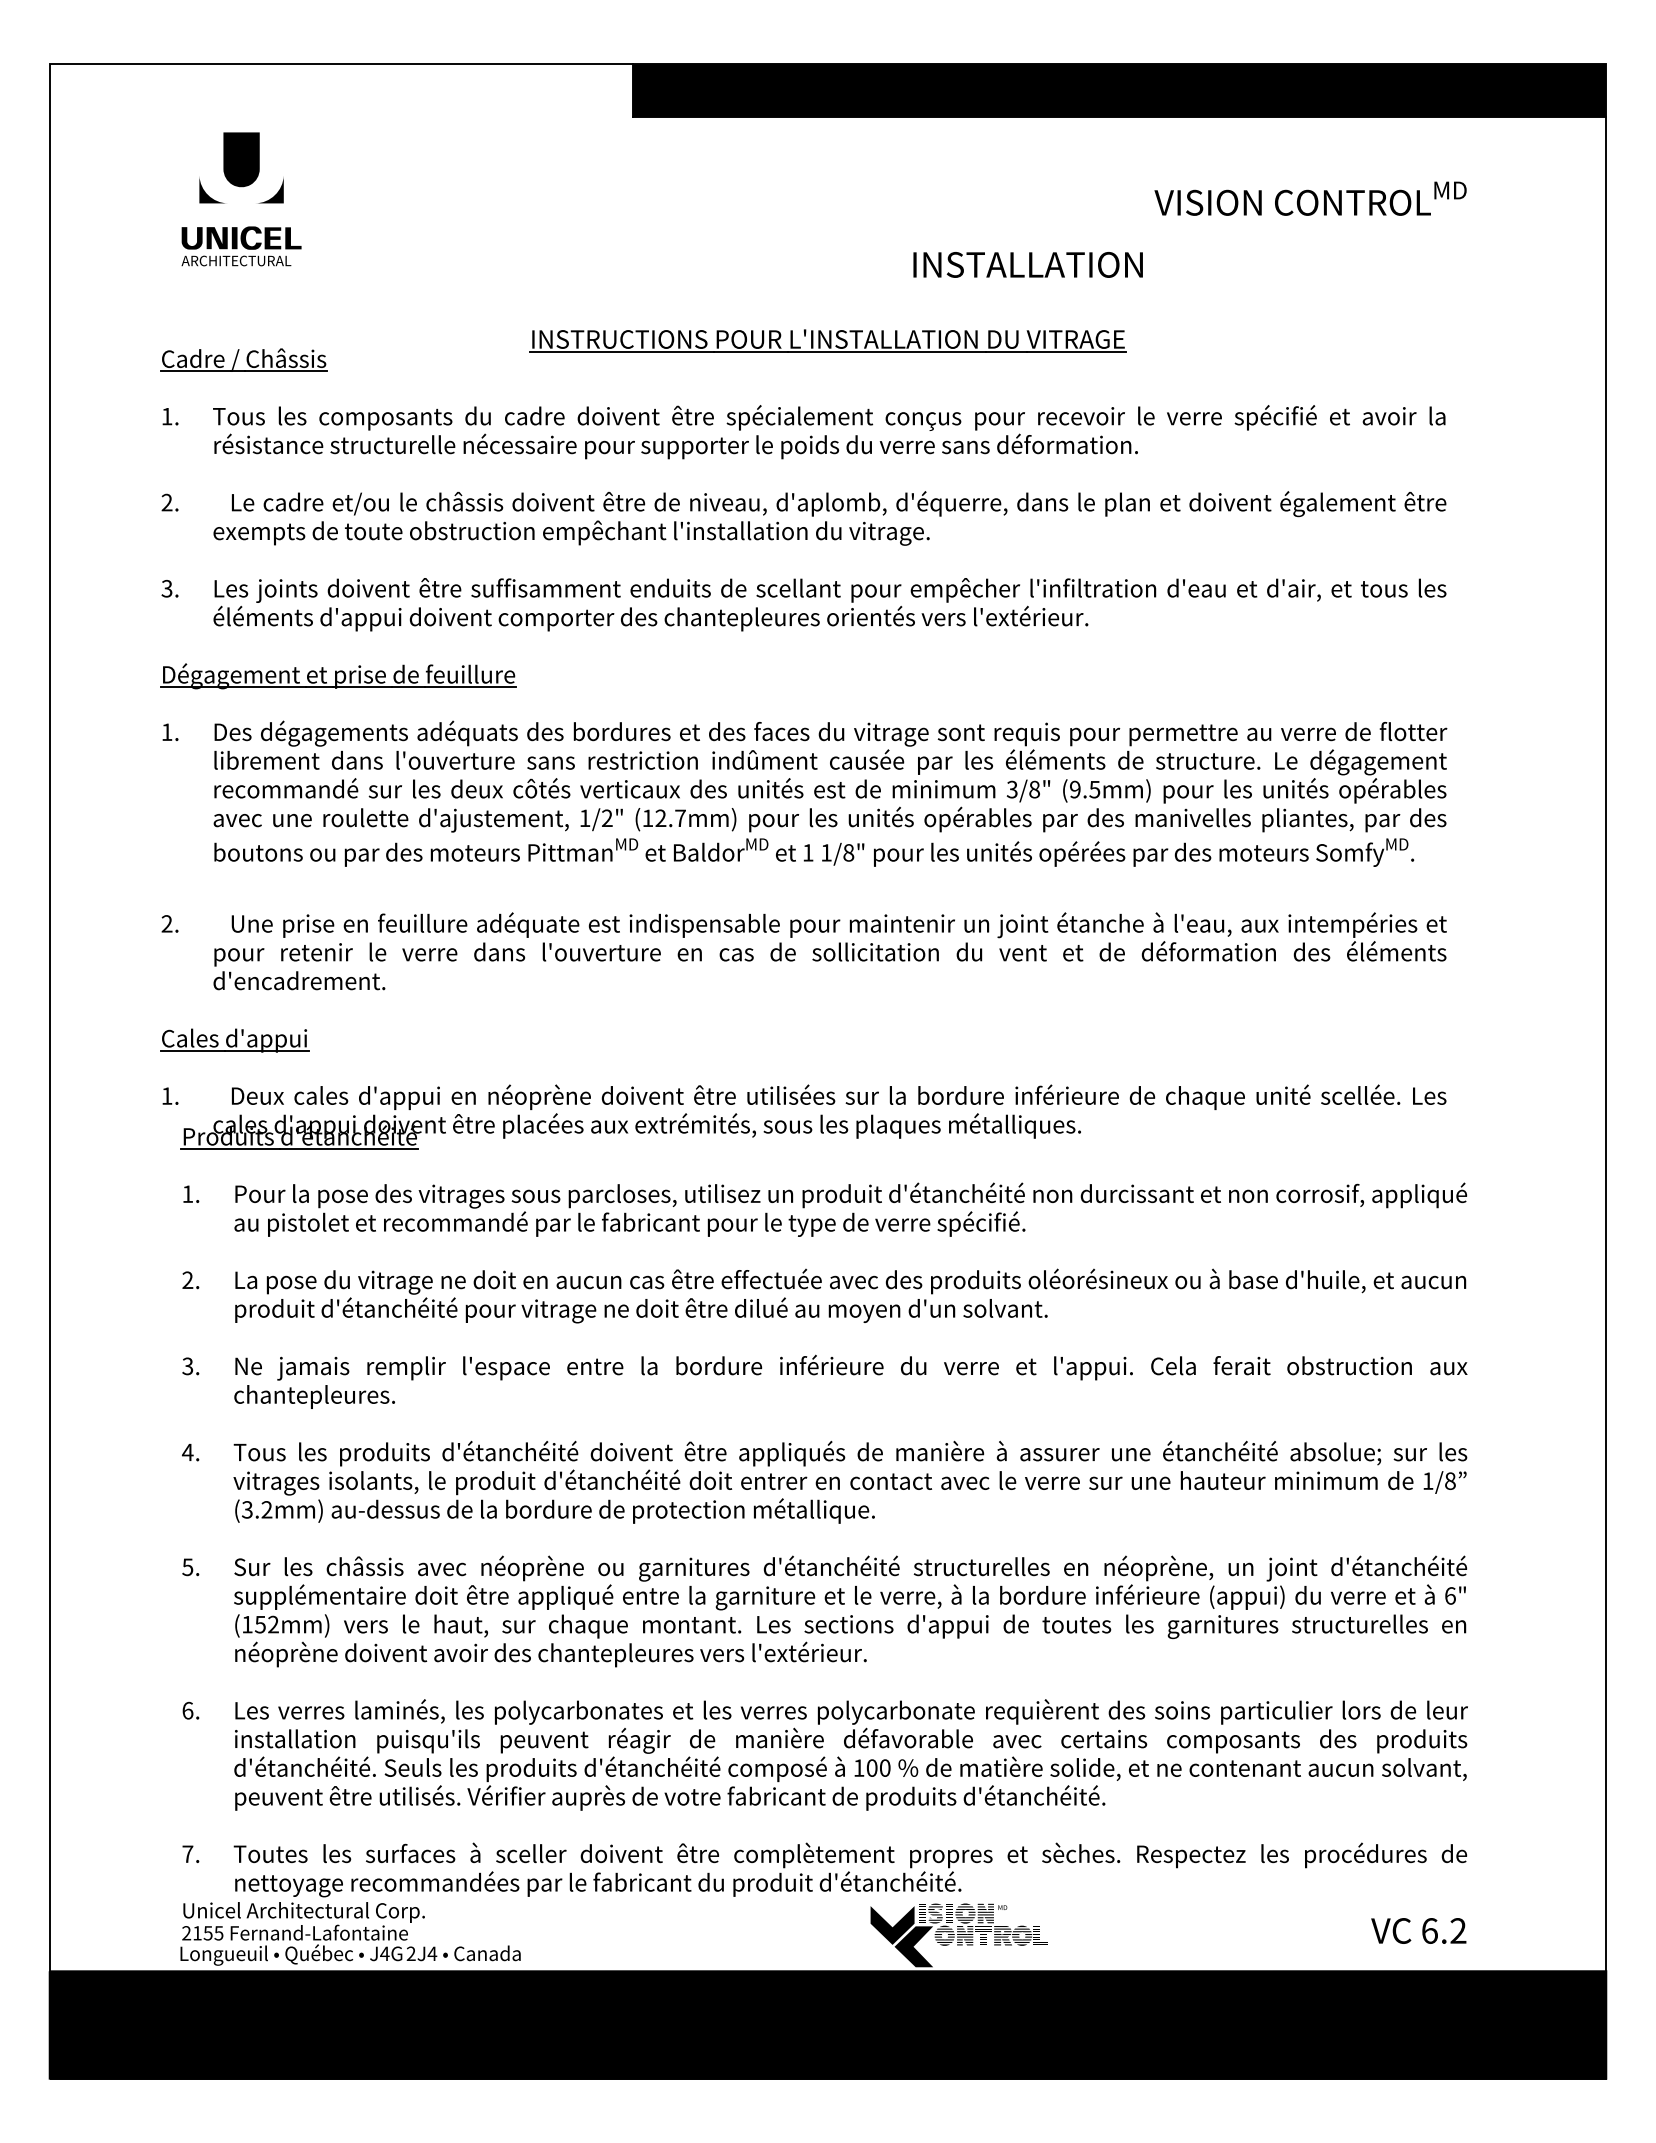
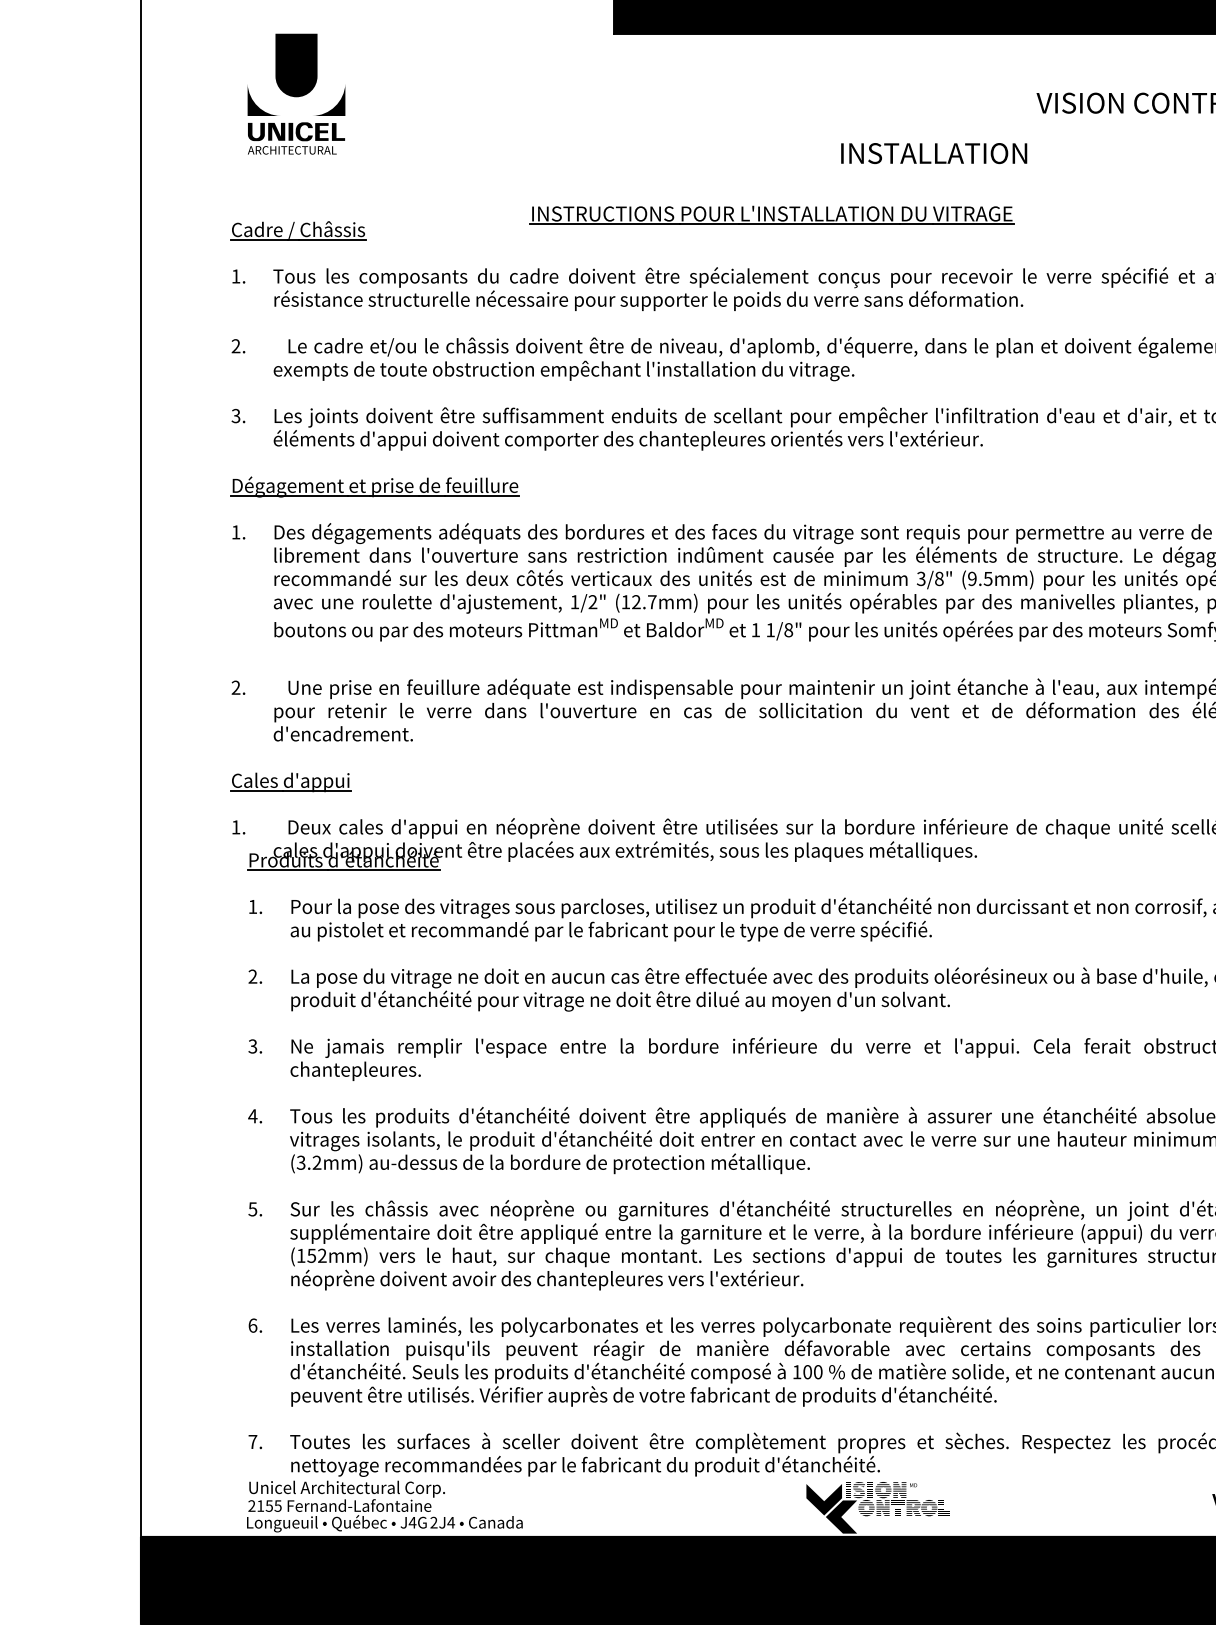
part: (241, 167) -> (296, 74), size x1.43

